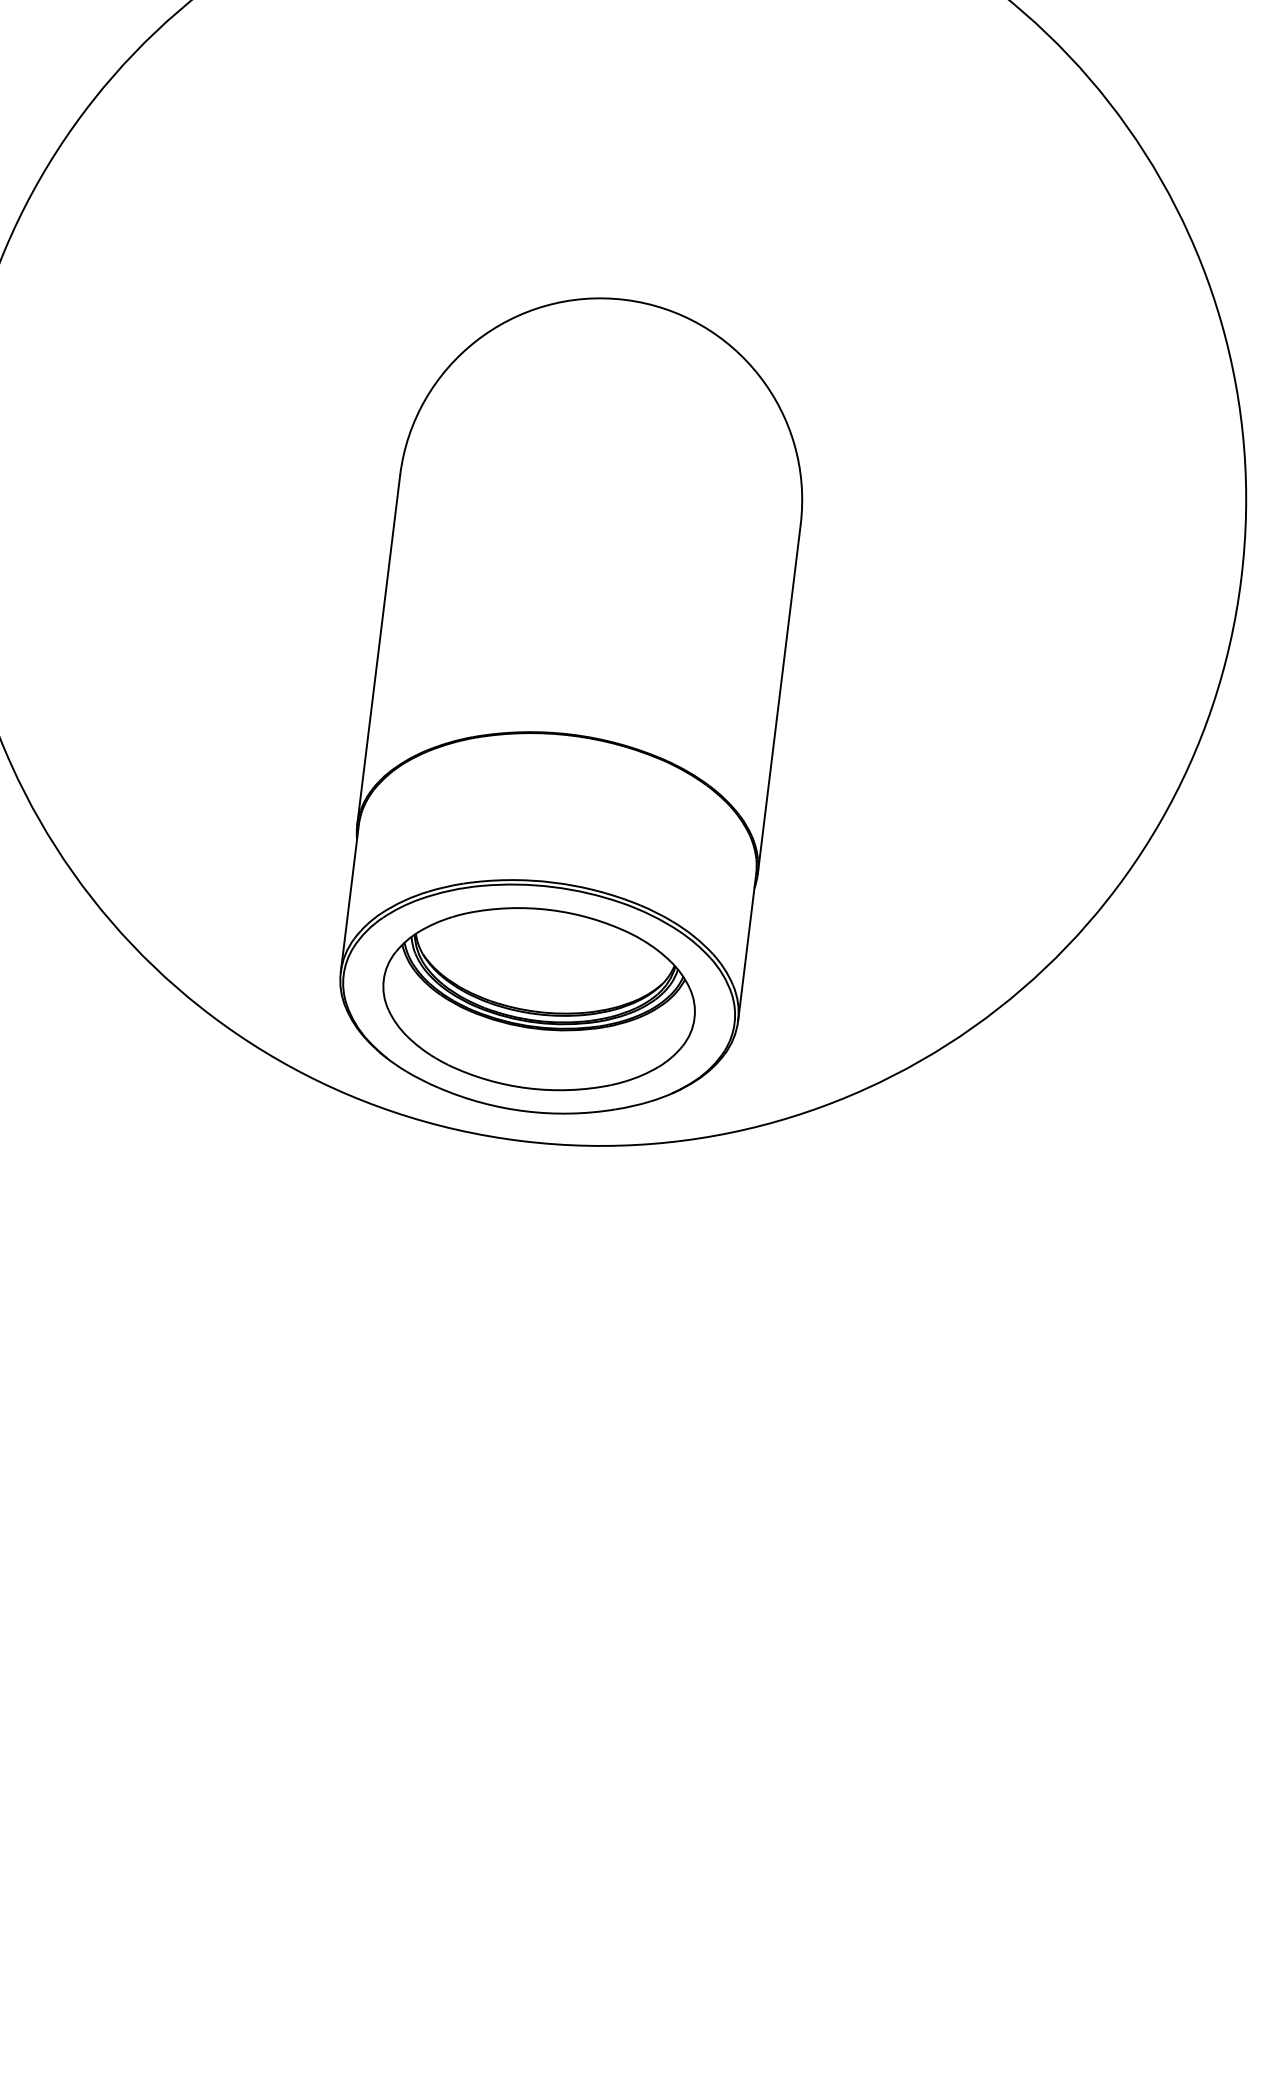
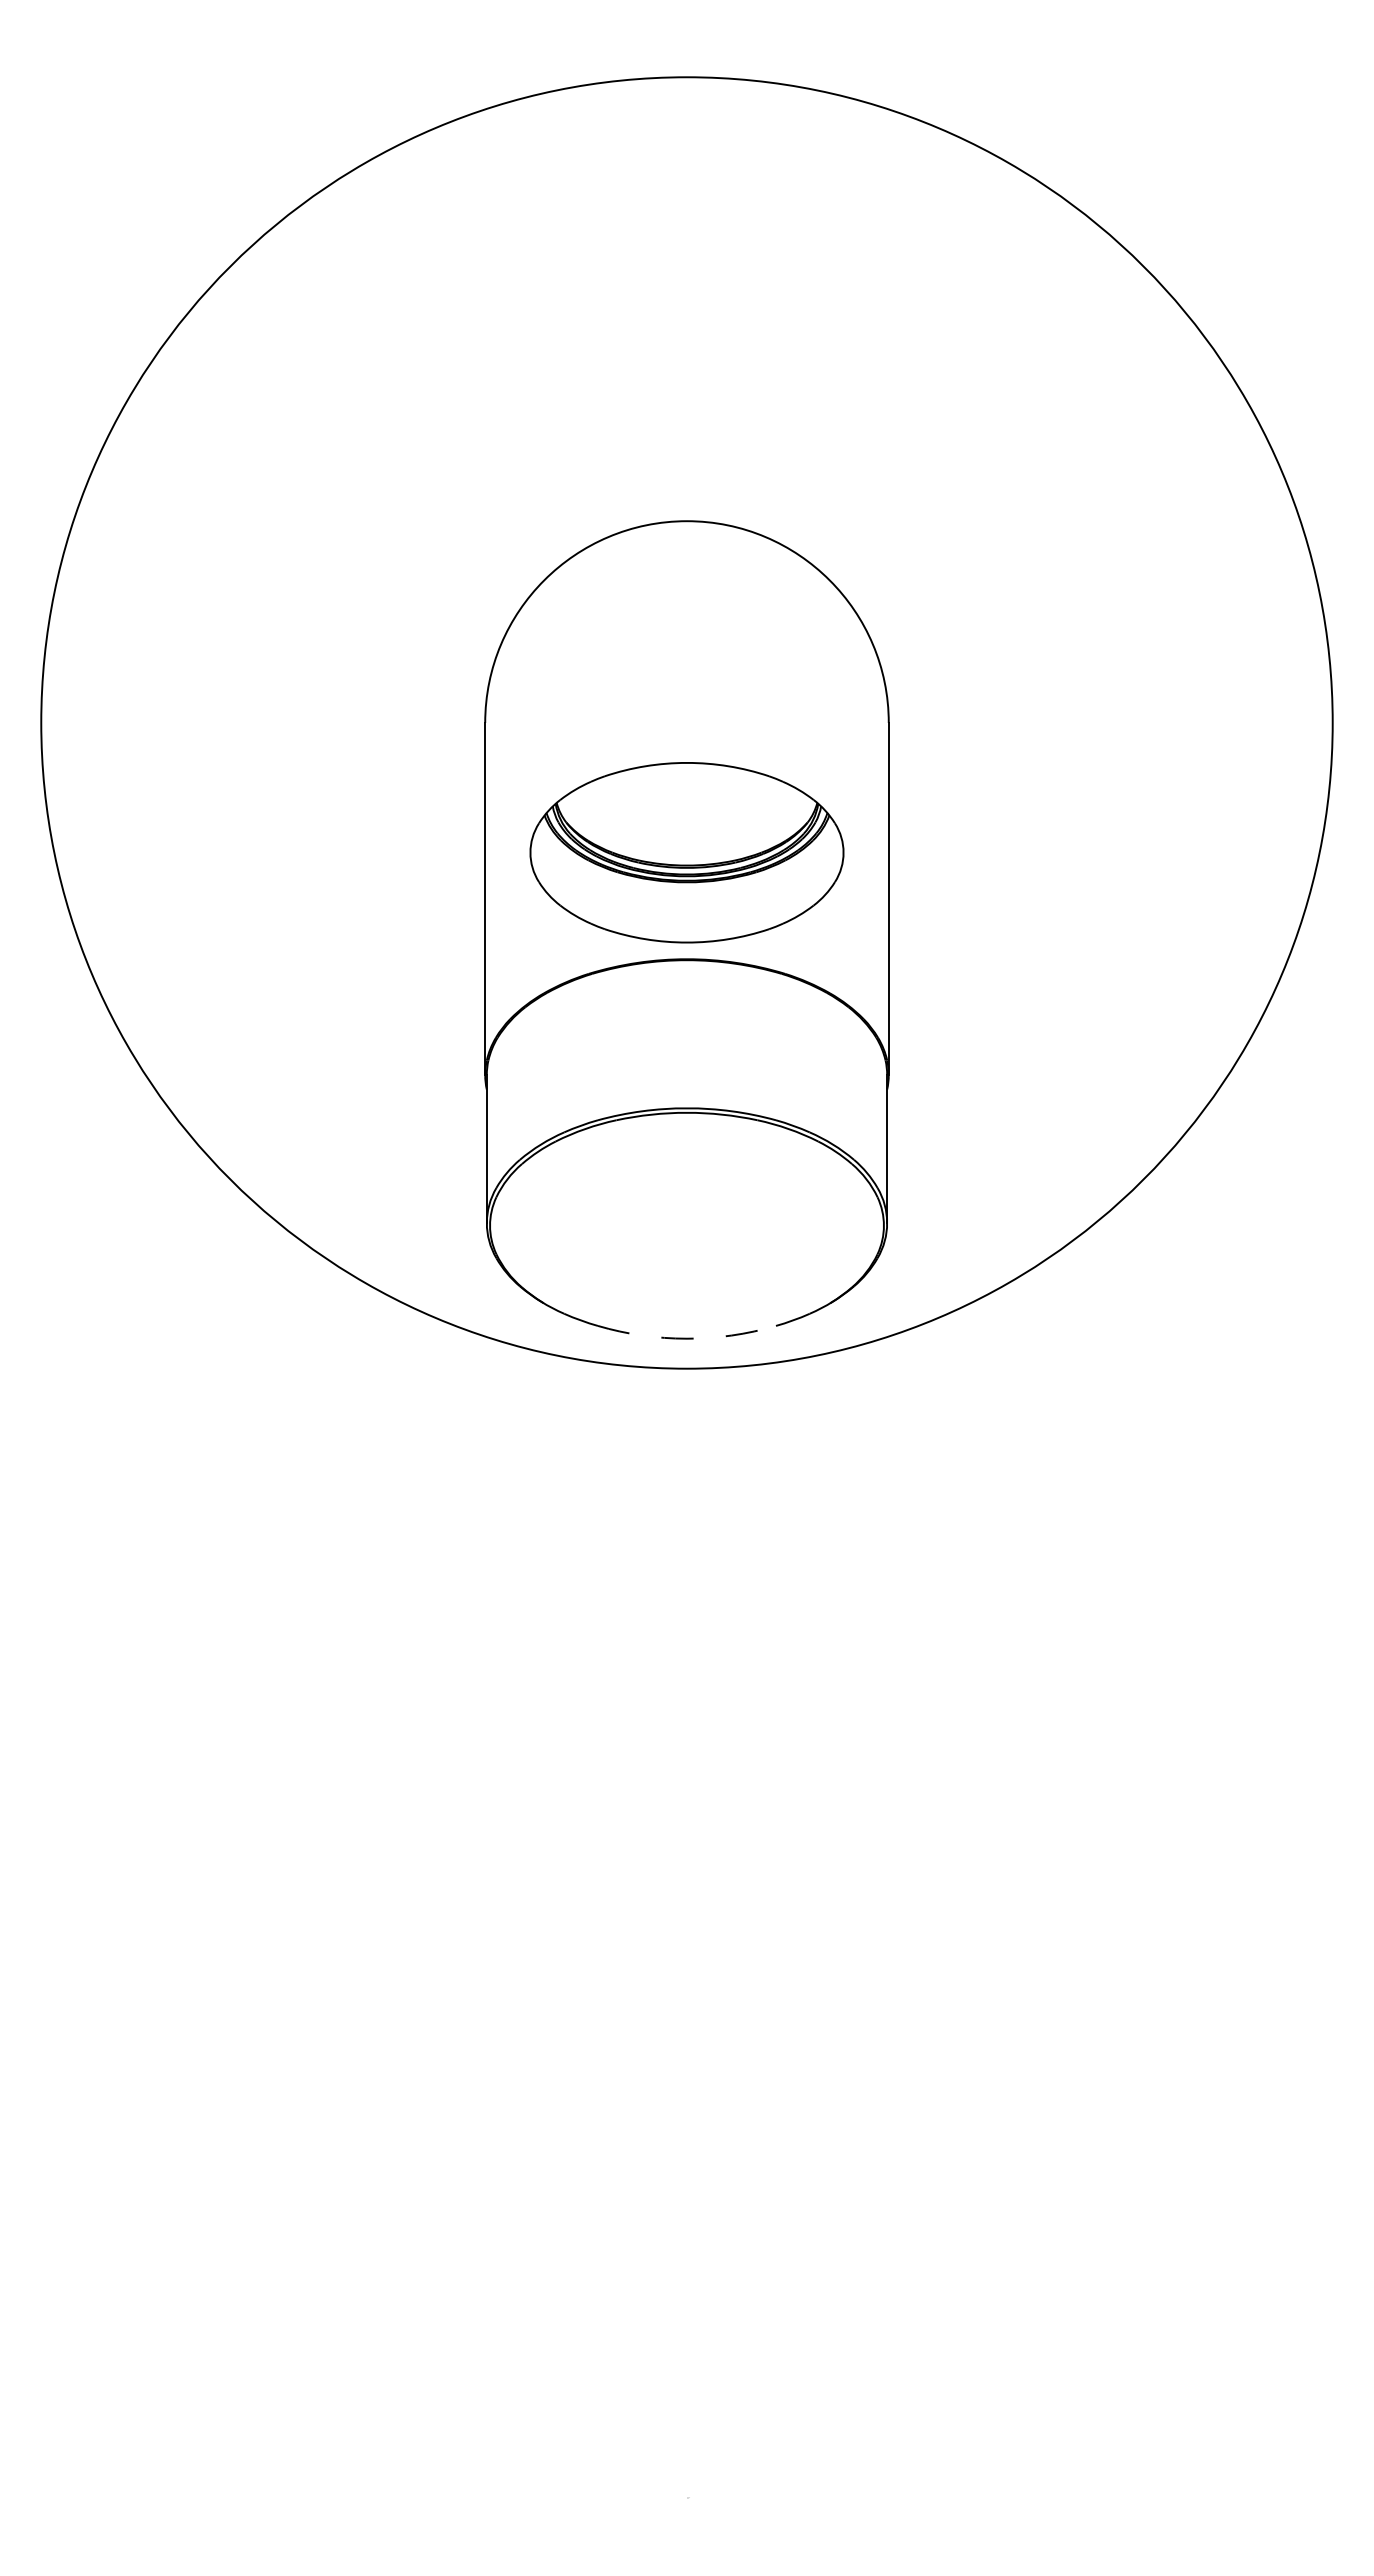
part: (538, 998) -> (686, 852), moved
arc: (524, 1111) -> (686, 1338), solid -> dashed

